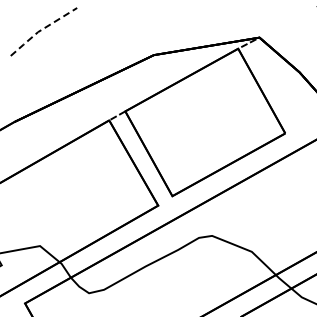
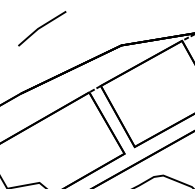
line: (41, 30) -> (40, 27), dashed -> solid

